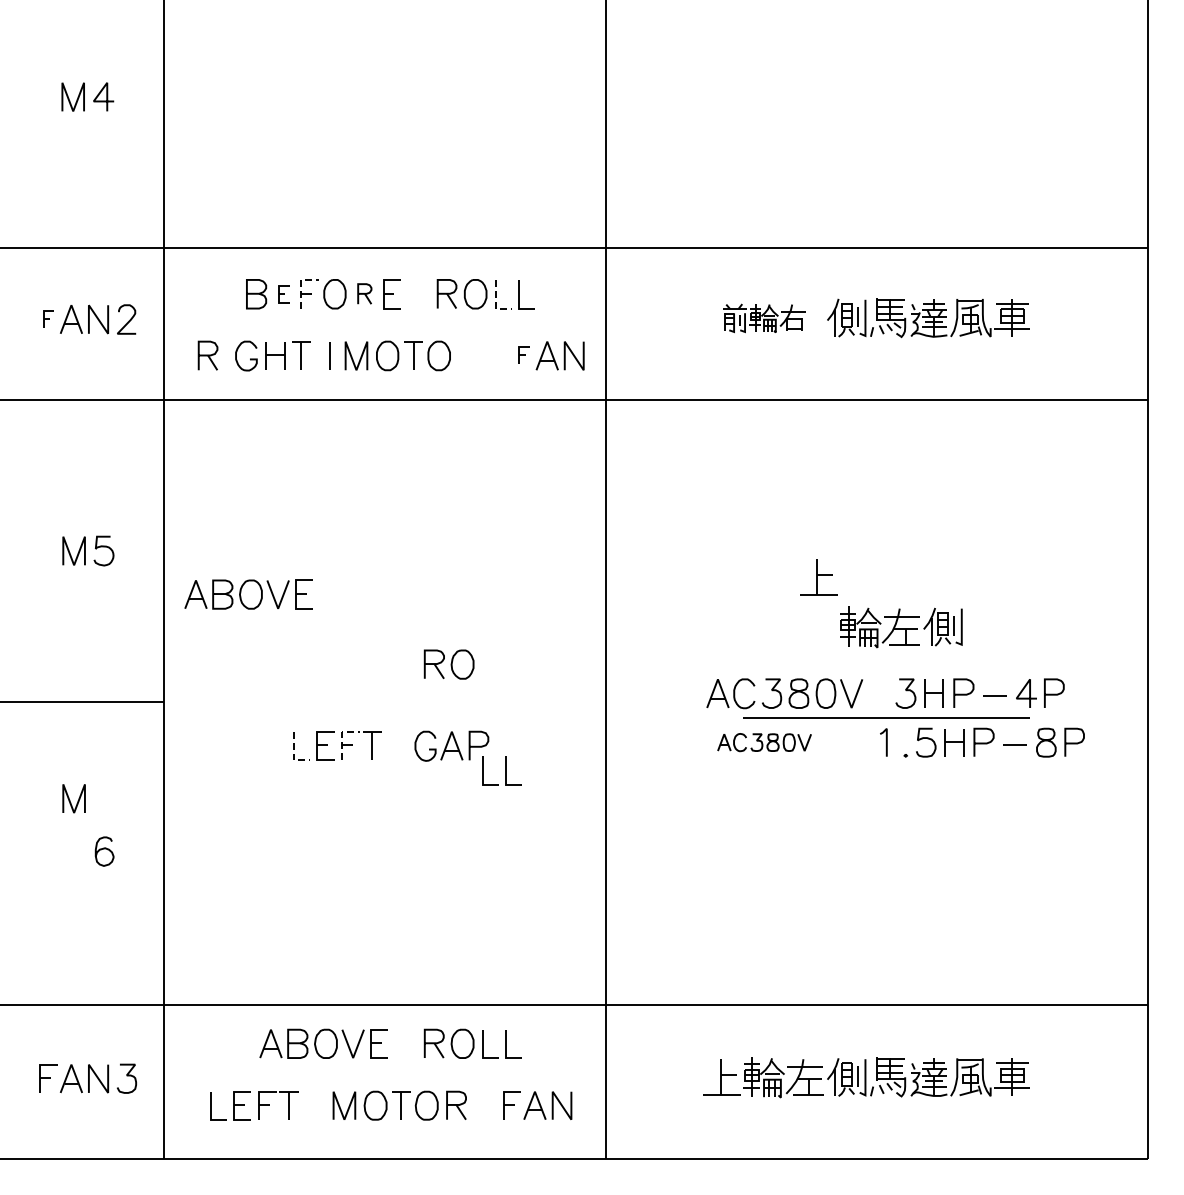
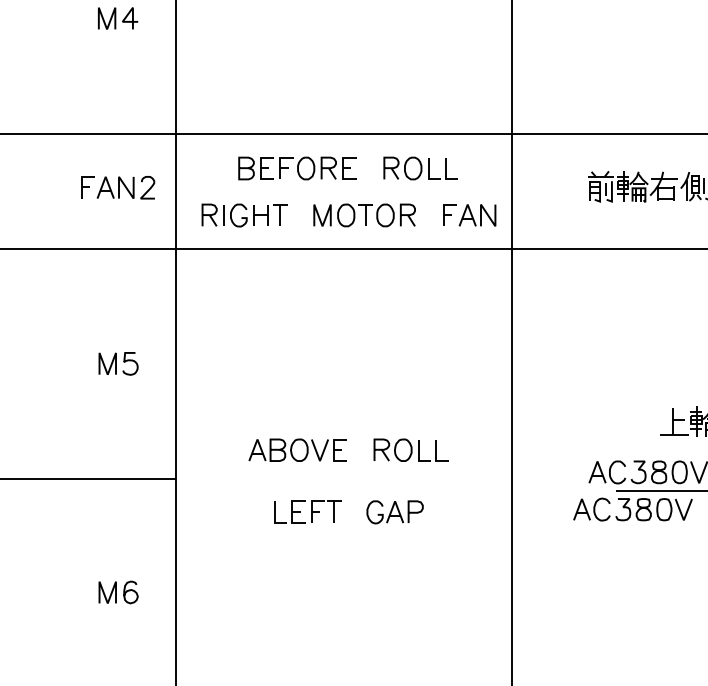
line: (301, 284) -> (280, 161), dashed -> solid
part: (364, 293) -> (328, 167), size x1.43
part: (283, 294) -> (267, 168), size x1.67
line: (495, 303) -> (428, 175), dashed -> solid
part: (48, 318) -> (88, 186), size x1.67
part: (763, 318) -> (632, 186), size x1.43
line: (329, 355) -> (223, 215), moved
part: (468, 355) -> (407, 215), added
part: (523, 355) -> (449, 215), size x1.67
part: (818, 577) -> (674, 422), moved
part: (248, 594) -> (297, 450), moved
line: (342, 736) -> (311, 504), dashed -> solid
part: (764, 742) -> (632, 509), size x1.67
line: (293, 755) -> (274, 519), dashed -> solid
part: (501, 770) -> (432, 450), moved
line: (70, 800) -> (105, 593), moved

